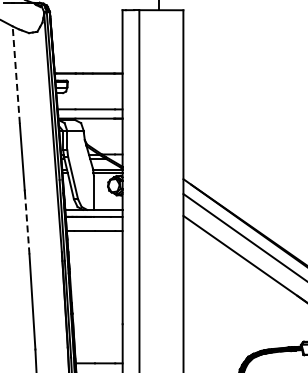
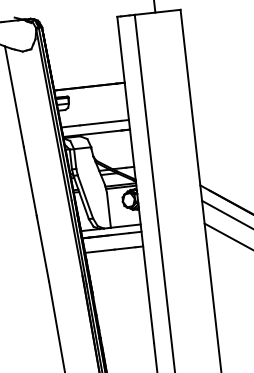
line: (16, 75) -> (14, 97), dashed -> solid
line: (27, 222) -> (43, 248), dashed -> solid

